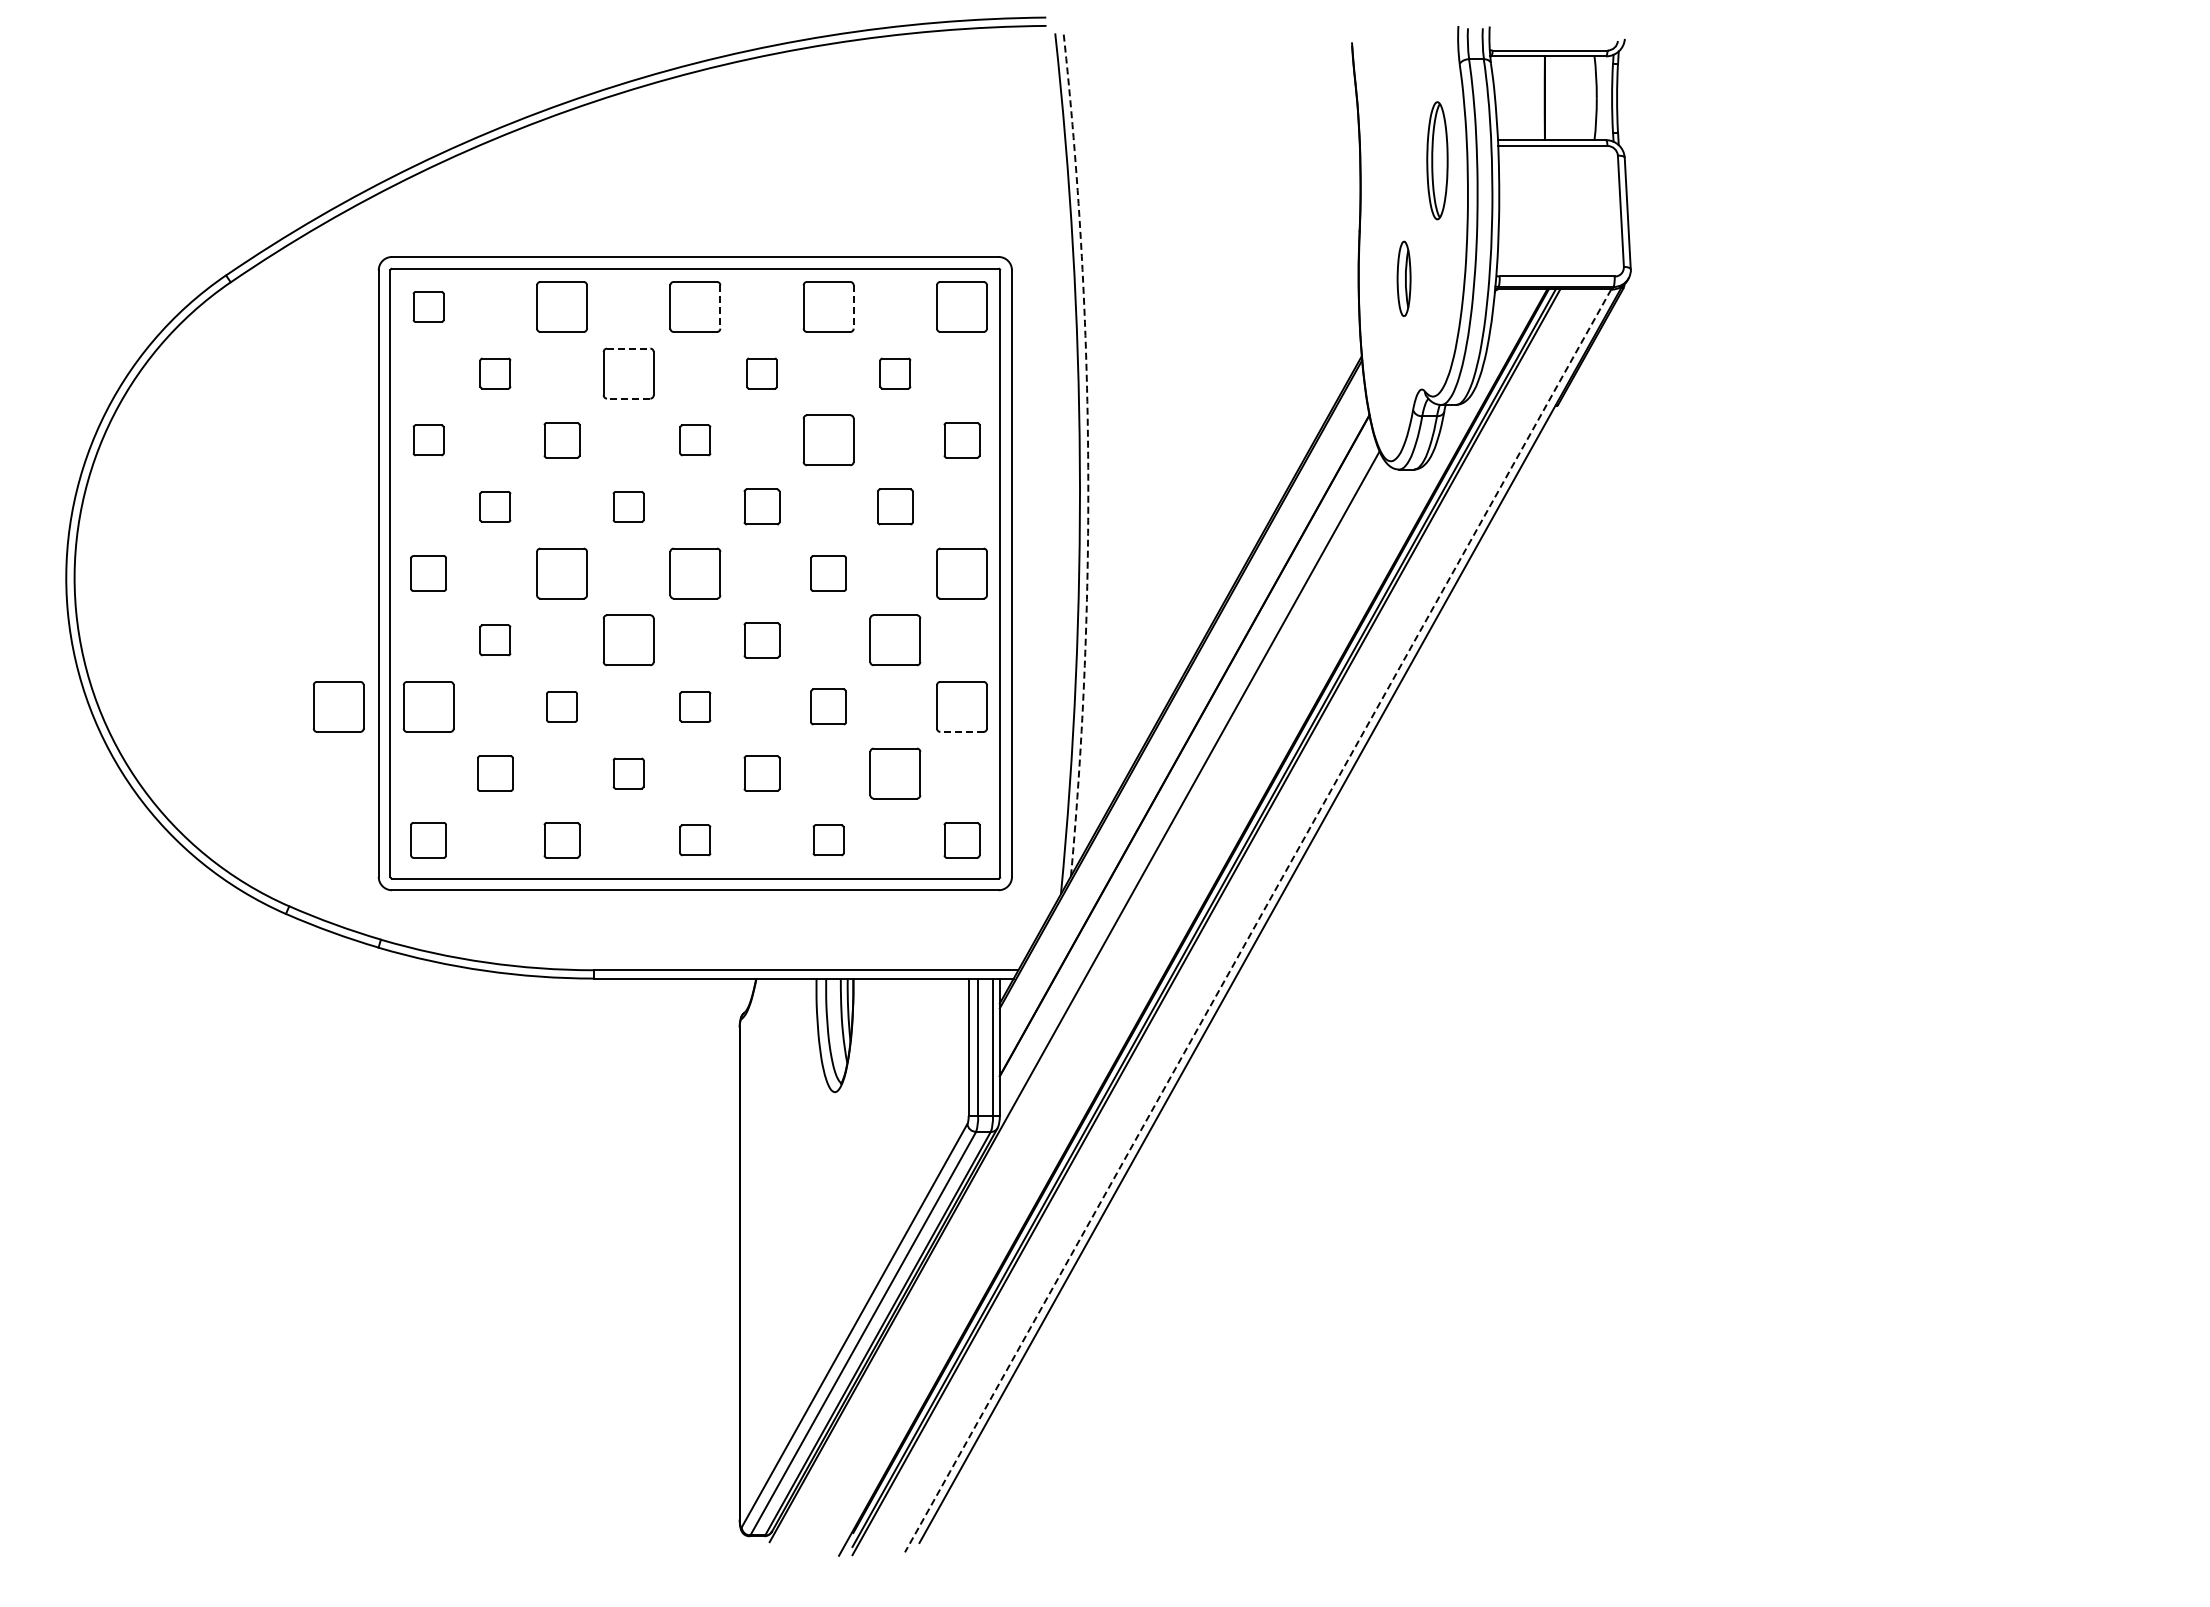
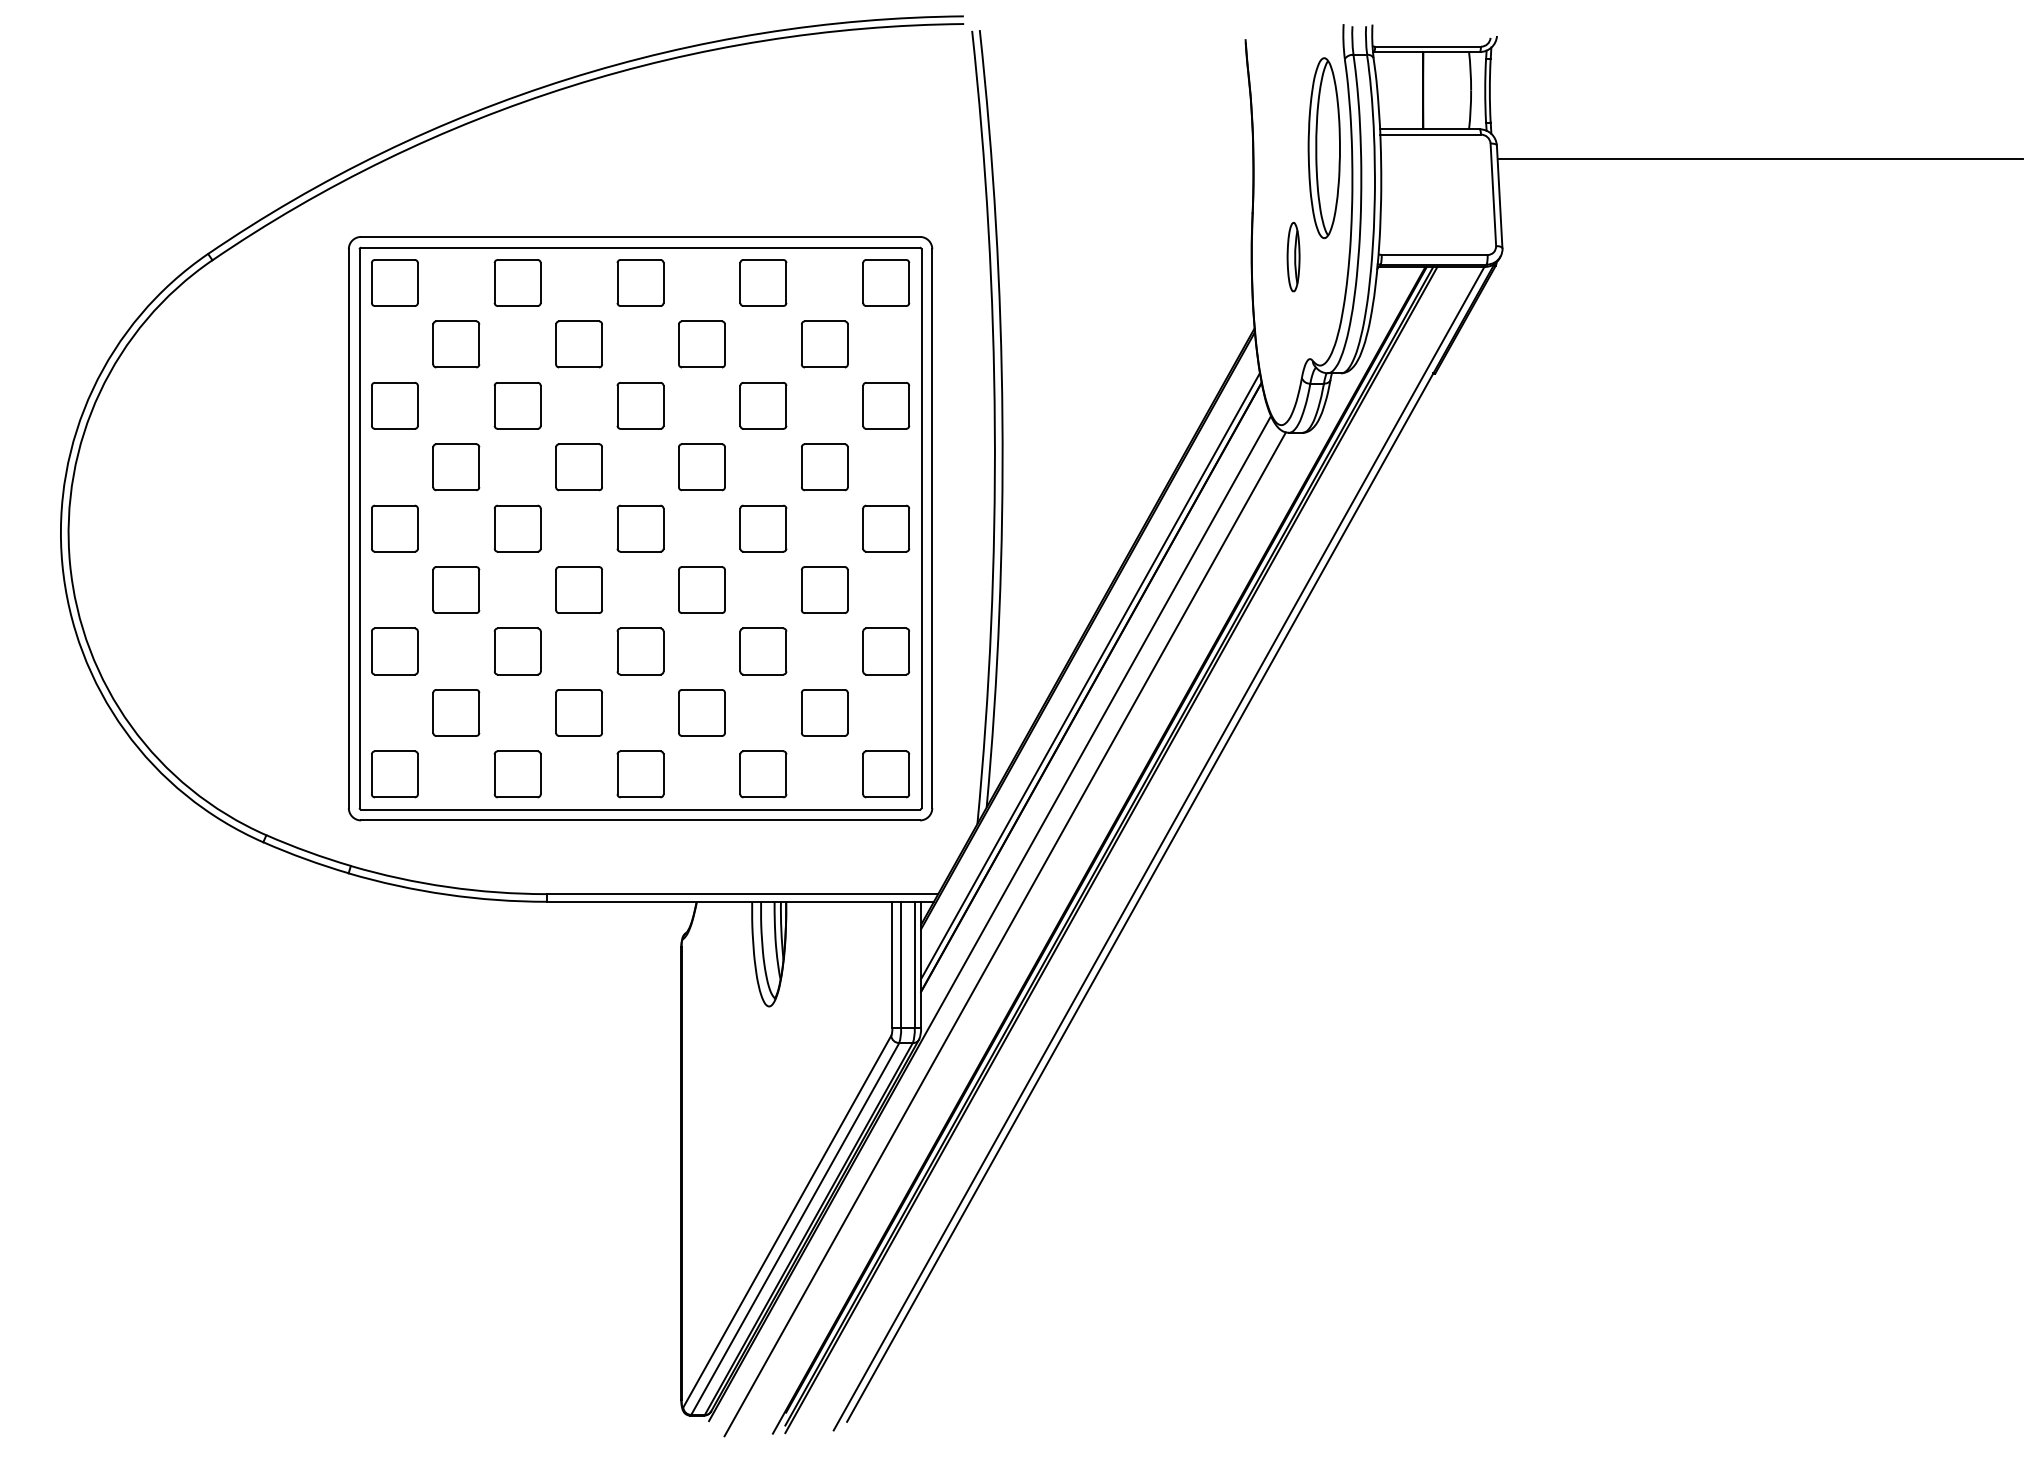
part: (1437, 160) -> (1324, 148), size x1.67
line: (1910, 172) -> (1760, 159), added
part: (428, 306) -> (394, 282), size x1.67
line: (720, 306) -> (663, 282), dashed -> solid
line: (853, 306) -> (786, 282), dashed -> solid
line: (628, 348) -> (578, 321), dashed -> solid
part: (495, 373) -> (456, 344), size x1.67
part: (761, 373) -> (701, 344), size x1.67
part: (895, 373) -> (824, 344), size x1.67
line: (628, 398) -> (578, 367), dashed -> solid
part: (428, 440) -> (394, 406), size x1.67
part: (561, 440) -> (517, 406), size x1.43
part: (695, 440) -> (640, 406), size x1.67
part: (961, 440) -> (885, 406), size x1.43
arc: (1088, 454) -> (1002, 418), dashed -> solid
part: (495, 506) -> (456, 466), size x1.67
part: (628, 506) -> (578, 466), size x1.67
part: (761, 506) -> (701, 466), size x1.43
part: (895, 506) -> (824, 466), size x1.43
part: (428, 573) -> (394, 528), size x1.43
part: (828, 573) -> (763, 528), size x1.43
part: (495, 640) -> (456, 590), size x1.67
part: (761, 640) -> (701, 590), size x1.43
part: (338, 706) -> (311, 651), removed
part: (561, 706) -> (517, 651), size x1.67
part: (695, 706) -> (640, 651), size x1.67
part: (828, 706) -> (763, 651), size x1.43
line: (962, 731) -> (886, 674), dashed -> solid
line: (1183, 733) -> (1090, 676), added
part: (495, 773) -> (456, 712), size x1.43
part: (628, 773) -> (578, 712), size x1.67
part: (761, 773) -> (701, 712), size x1.43
part: (428, 840) -> (394, 774), size x1.43
part: (561, 840) -> (517, 774), size x1.43
part: (695, 840) -> (640, 774), size x1.67
part: (828, 840) -> (763, 774), size x1.67
part: (961, 840) -> (885, 774), size x1.43
line: (1257, 921) -> (1158, 849), dashed -> solid
line: (1090, 1013) -> (1004, 933), added

